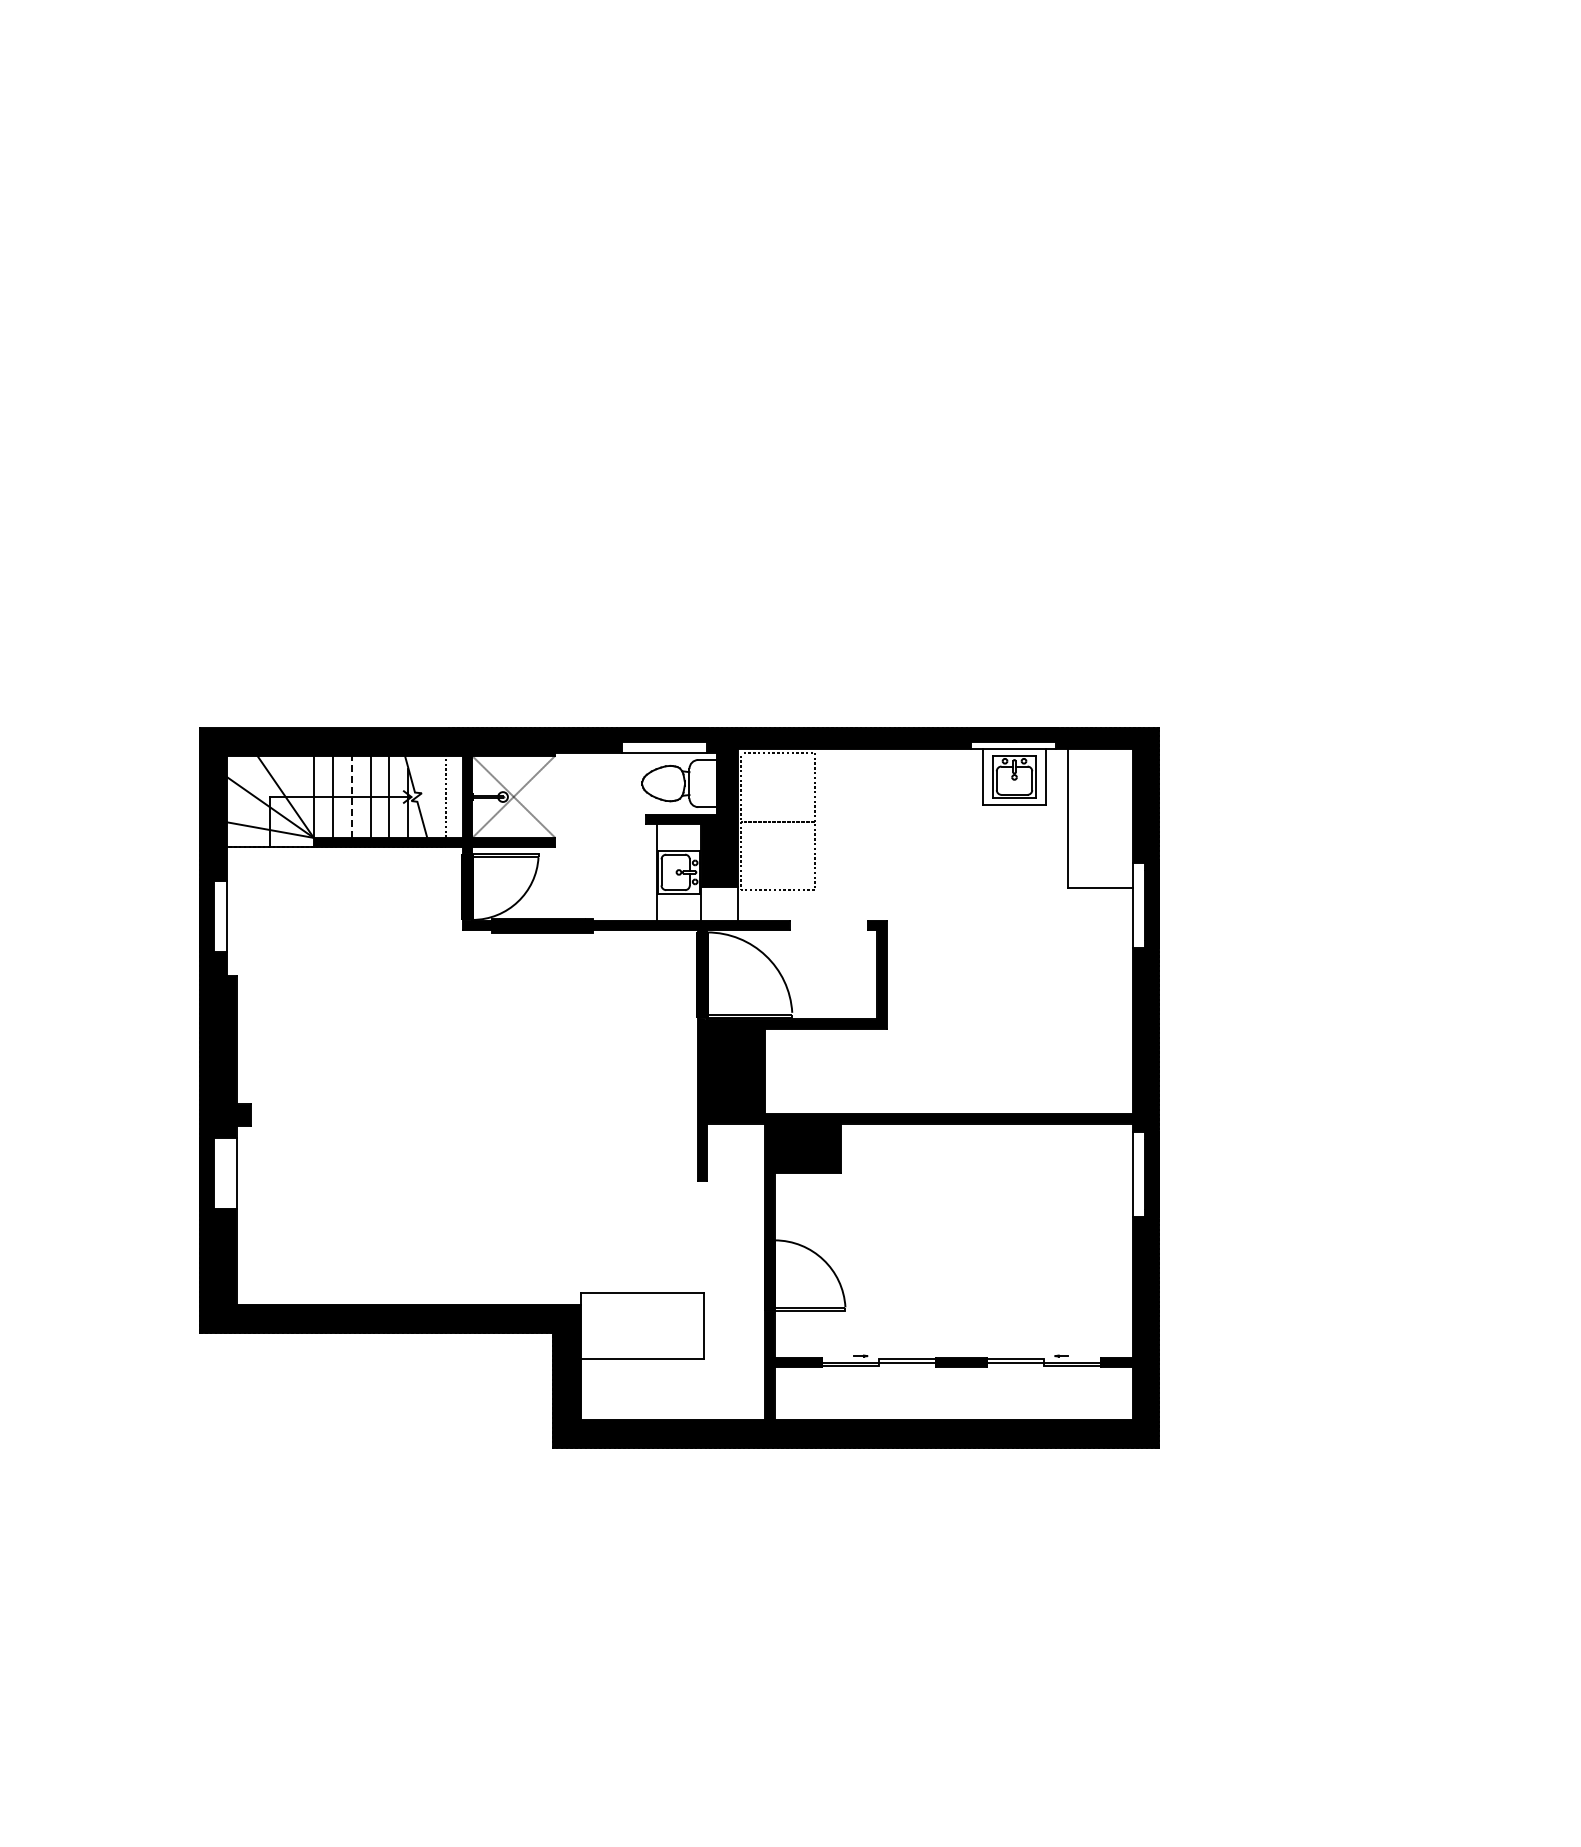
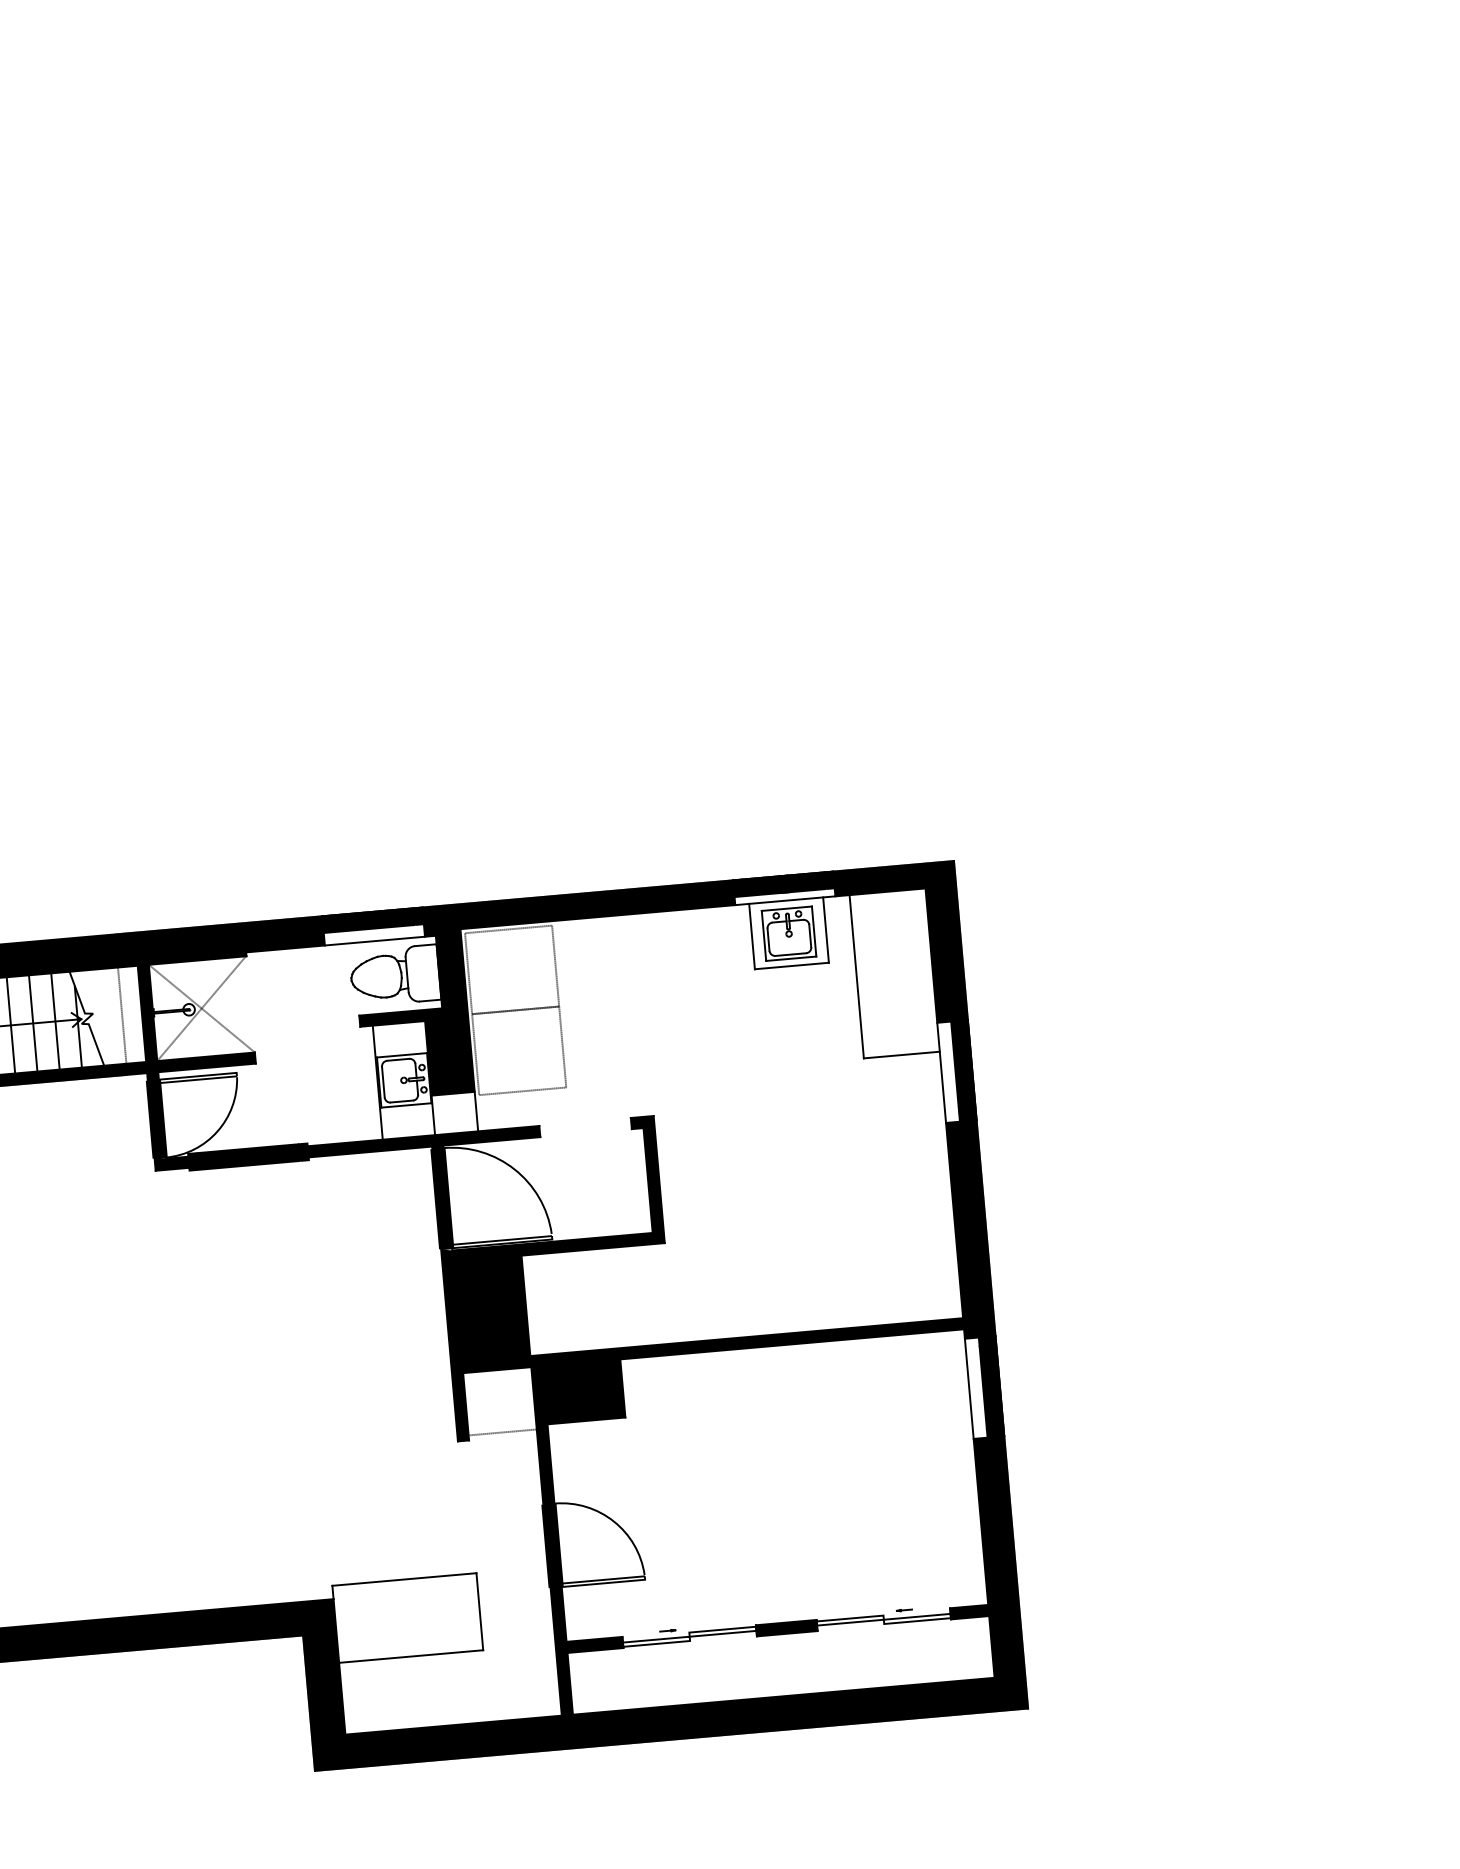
line: (351, 797) -> (10, 1025), dashed -> solid
line: (736, 1176) -> (502, 1432), added

